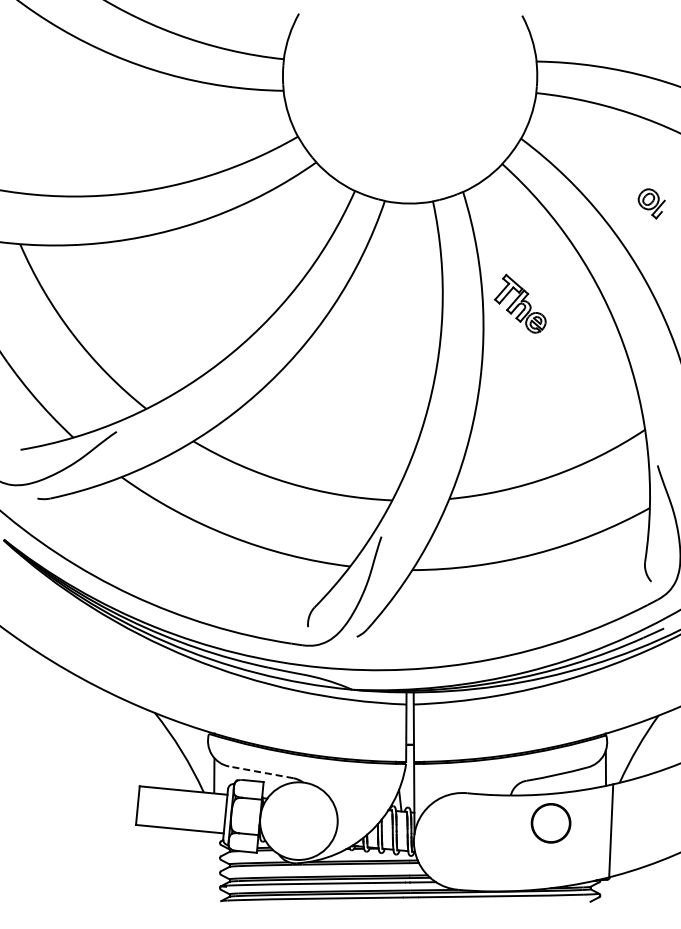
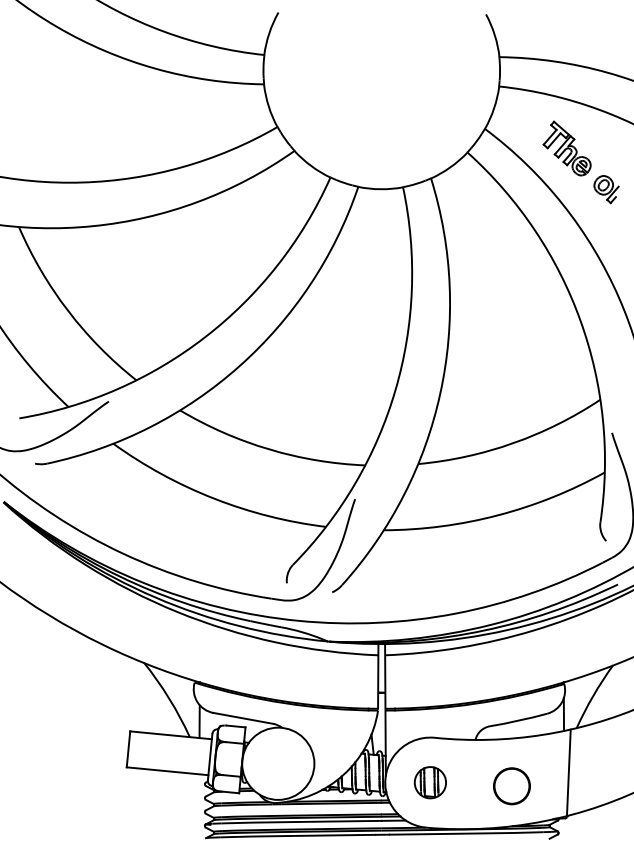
part: (520, 303) -> (567, 148), moved
line: (261, 772) -> (243, 718), dashed -> solid
part: (550, 823) -> (511, 786), moved
part: (462, 841) -> (430, 782), added

